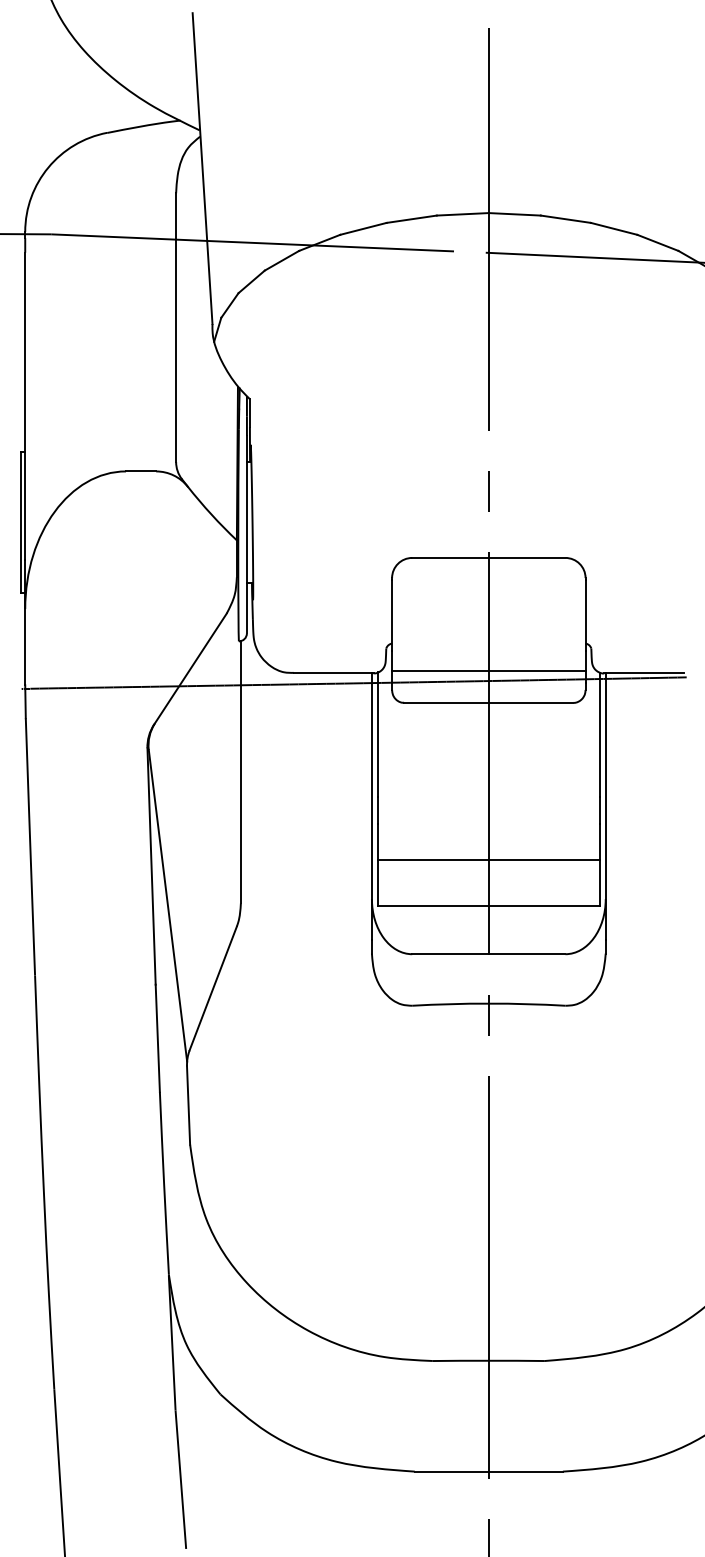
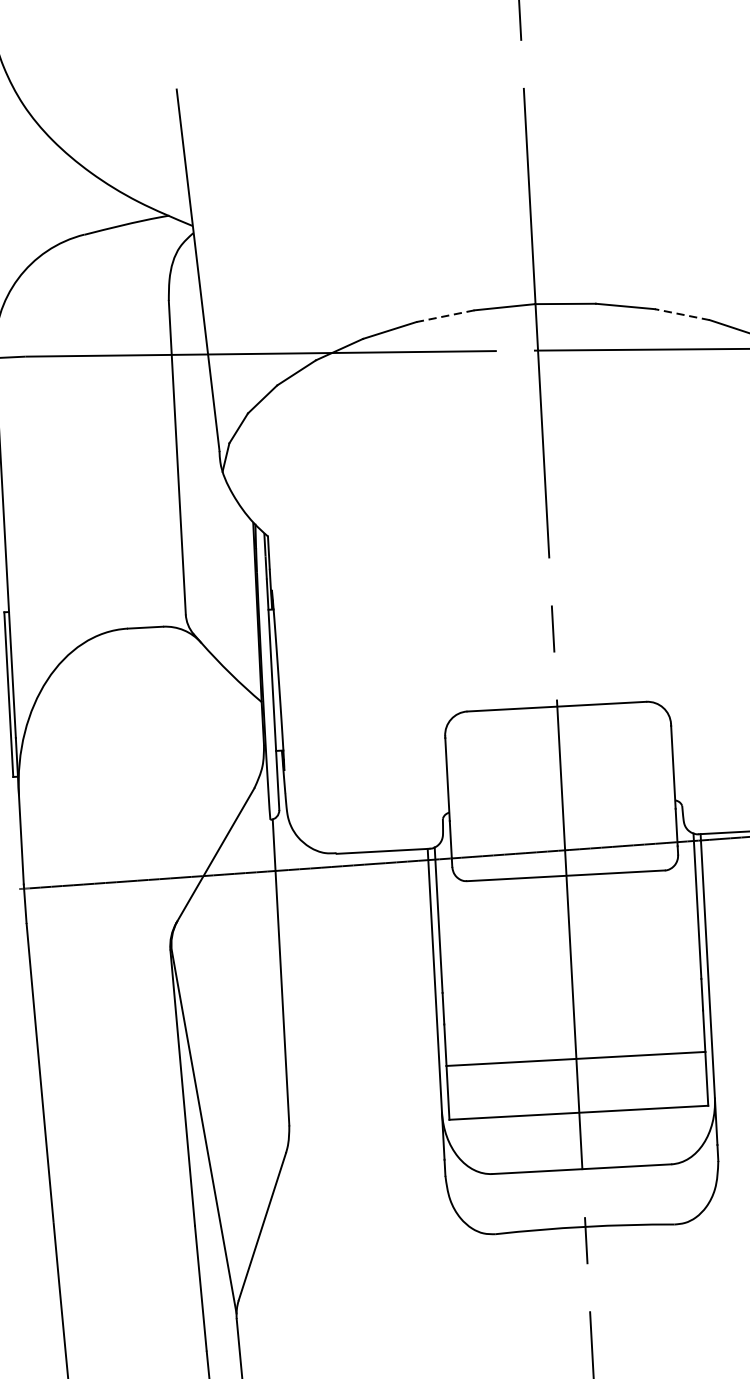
line: (411, 219) -> (445, 316), solid -> dashed
line: (614, 228) -> (682, 314), solid -> dashed
line: (488, 670) -> (563, 838), removed

